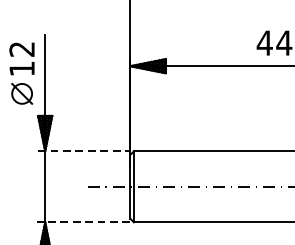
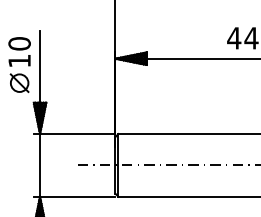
text: (21, 48) -> (19, 43), 12 -> 10
line: (84, 151) -> (74, 134), dashed -> solid
line: (87, 222) -> (77, 196), dashed -> solid

